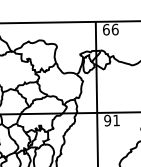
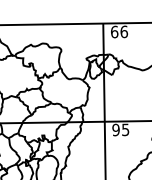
text: (116, 120) -> (125, 129), 91 -> 95

